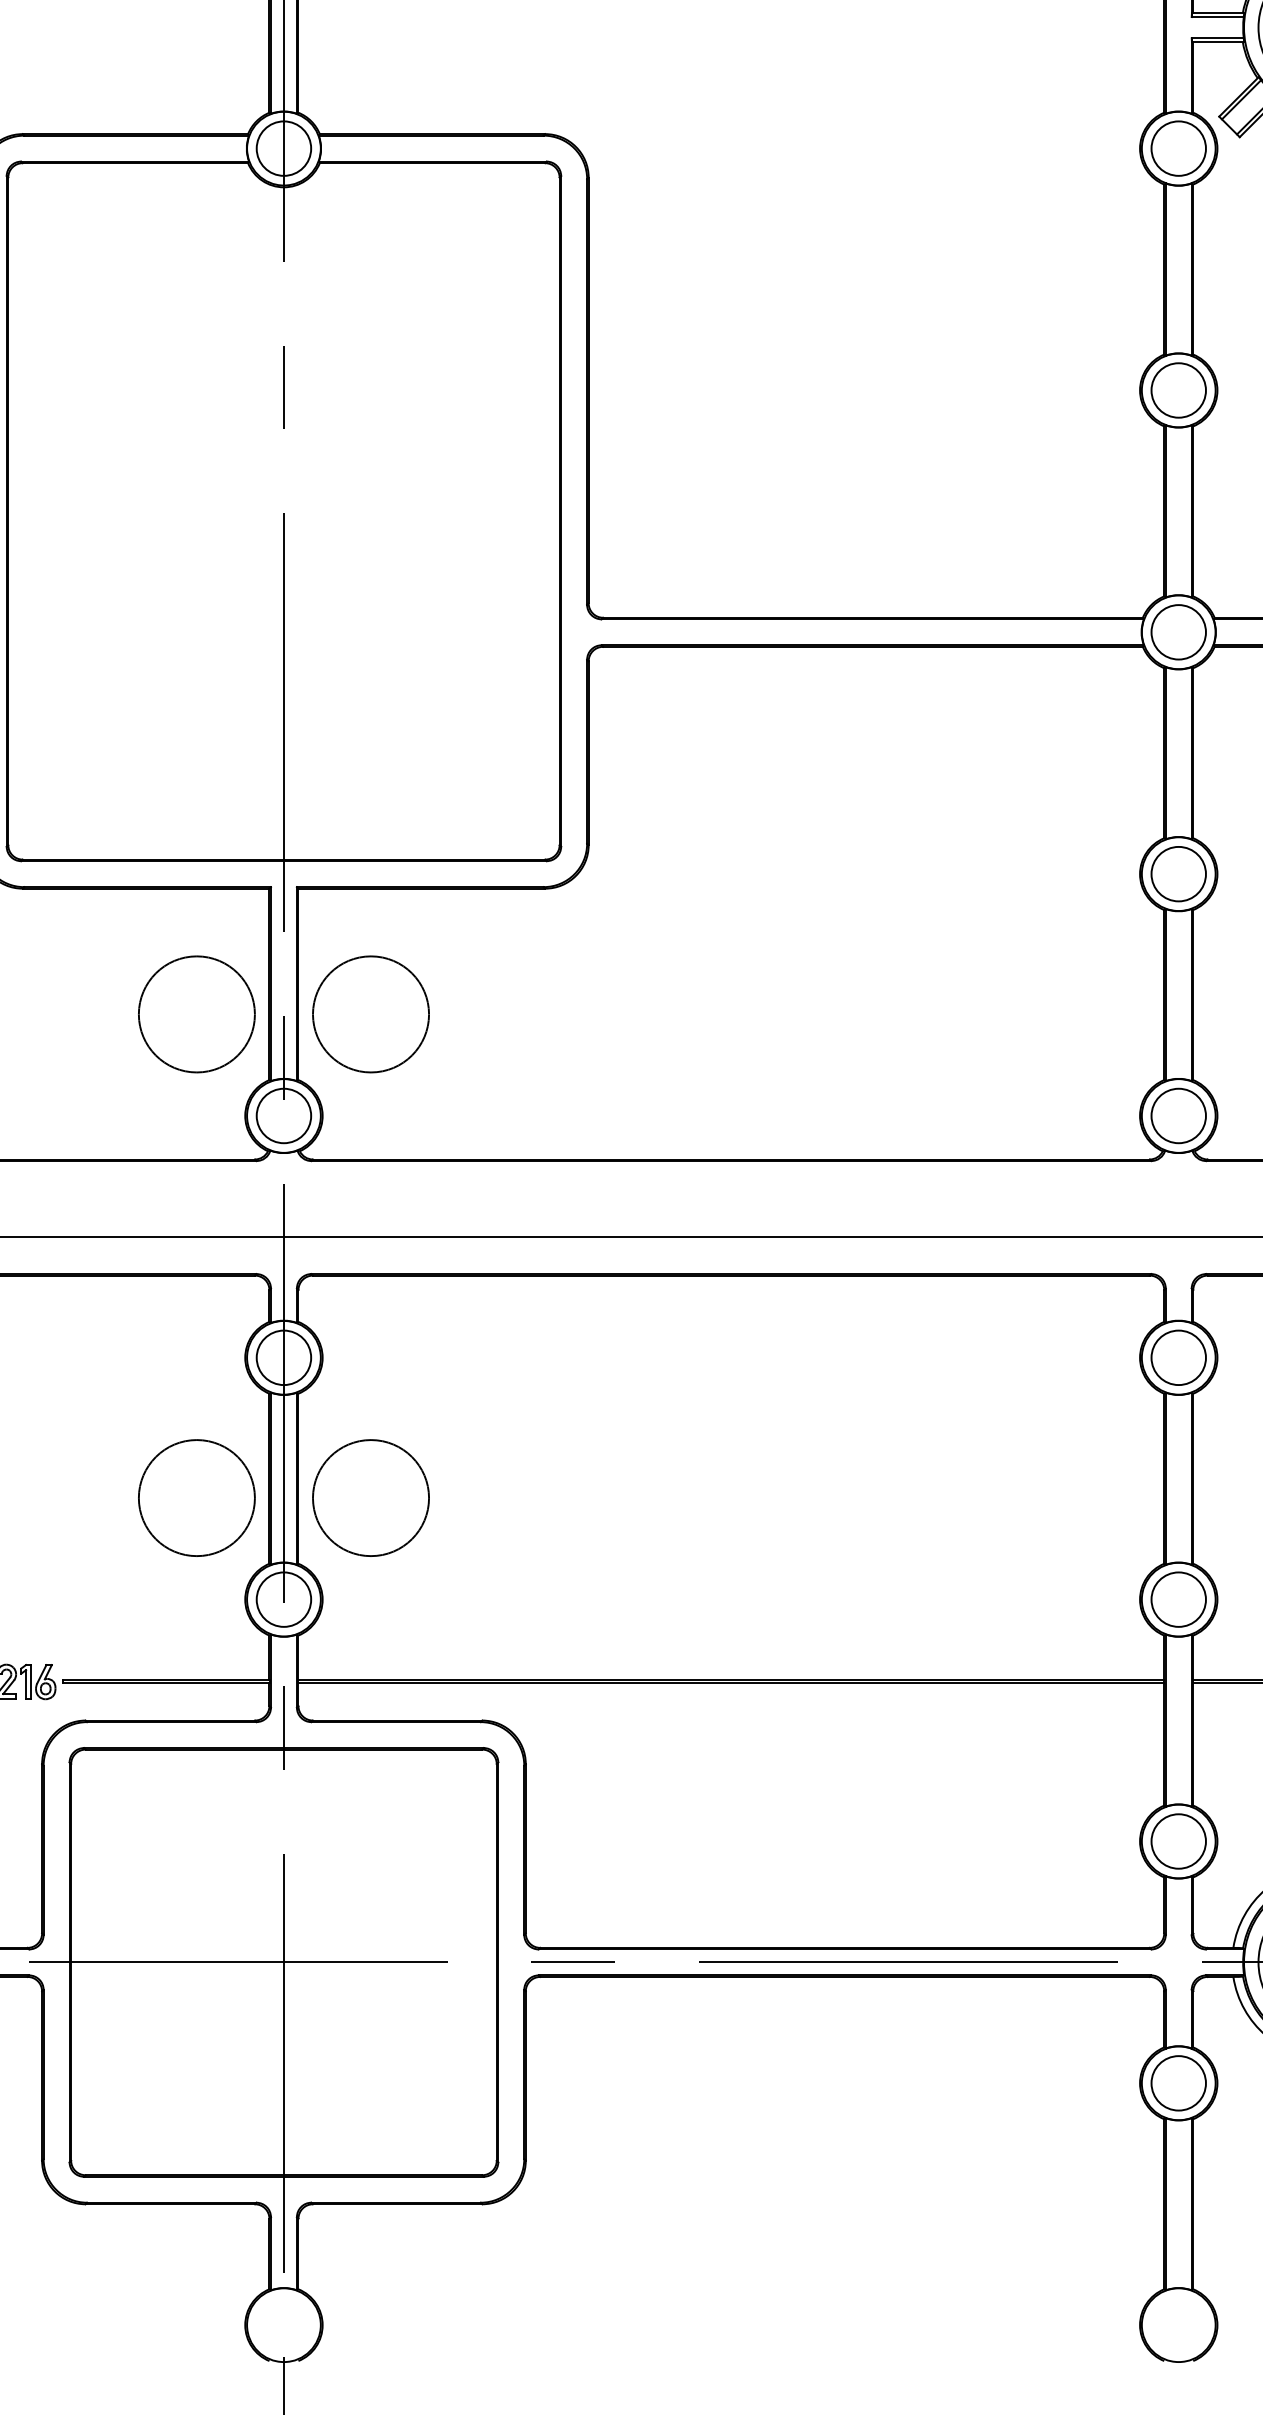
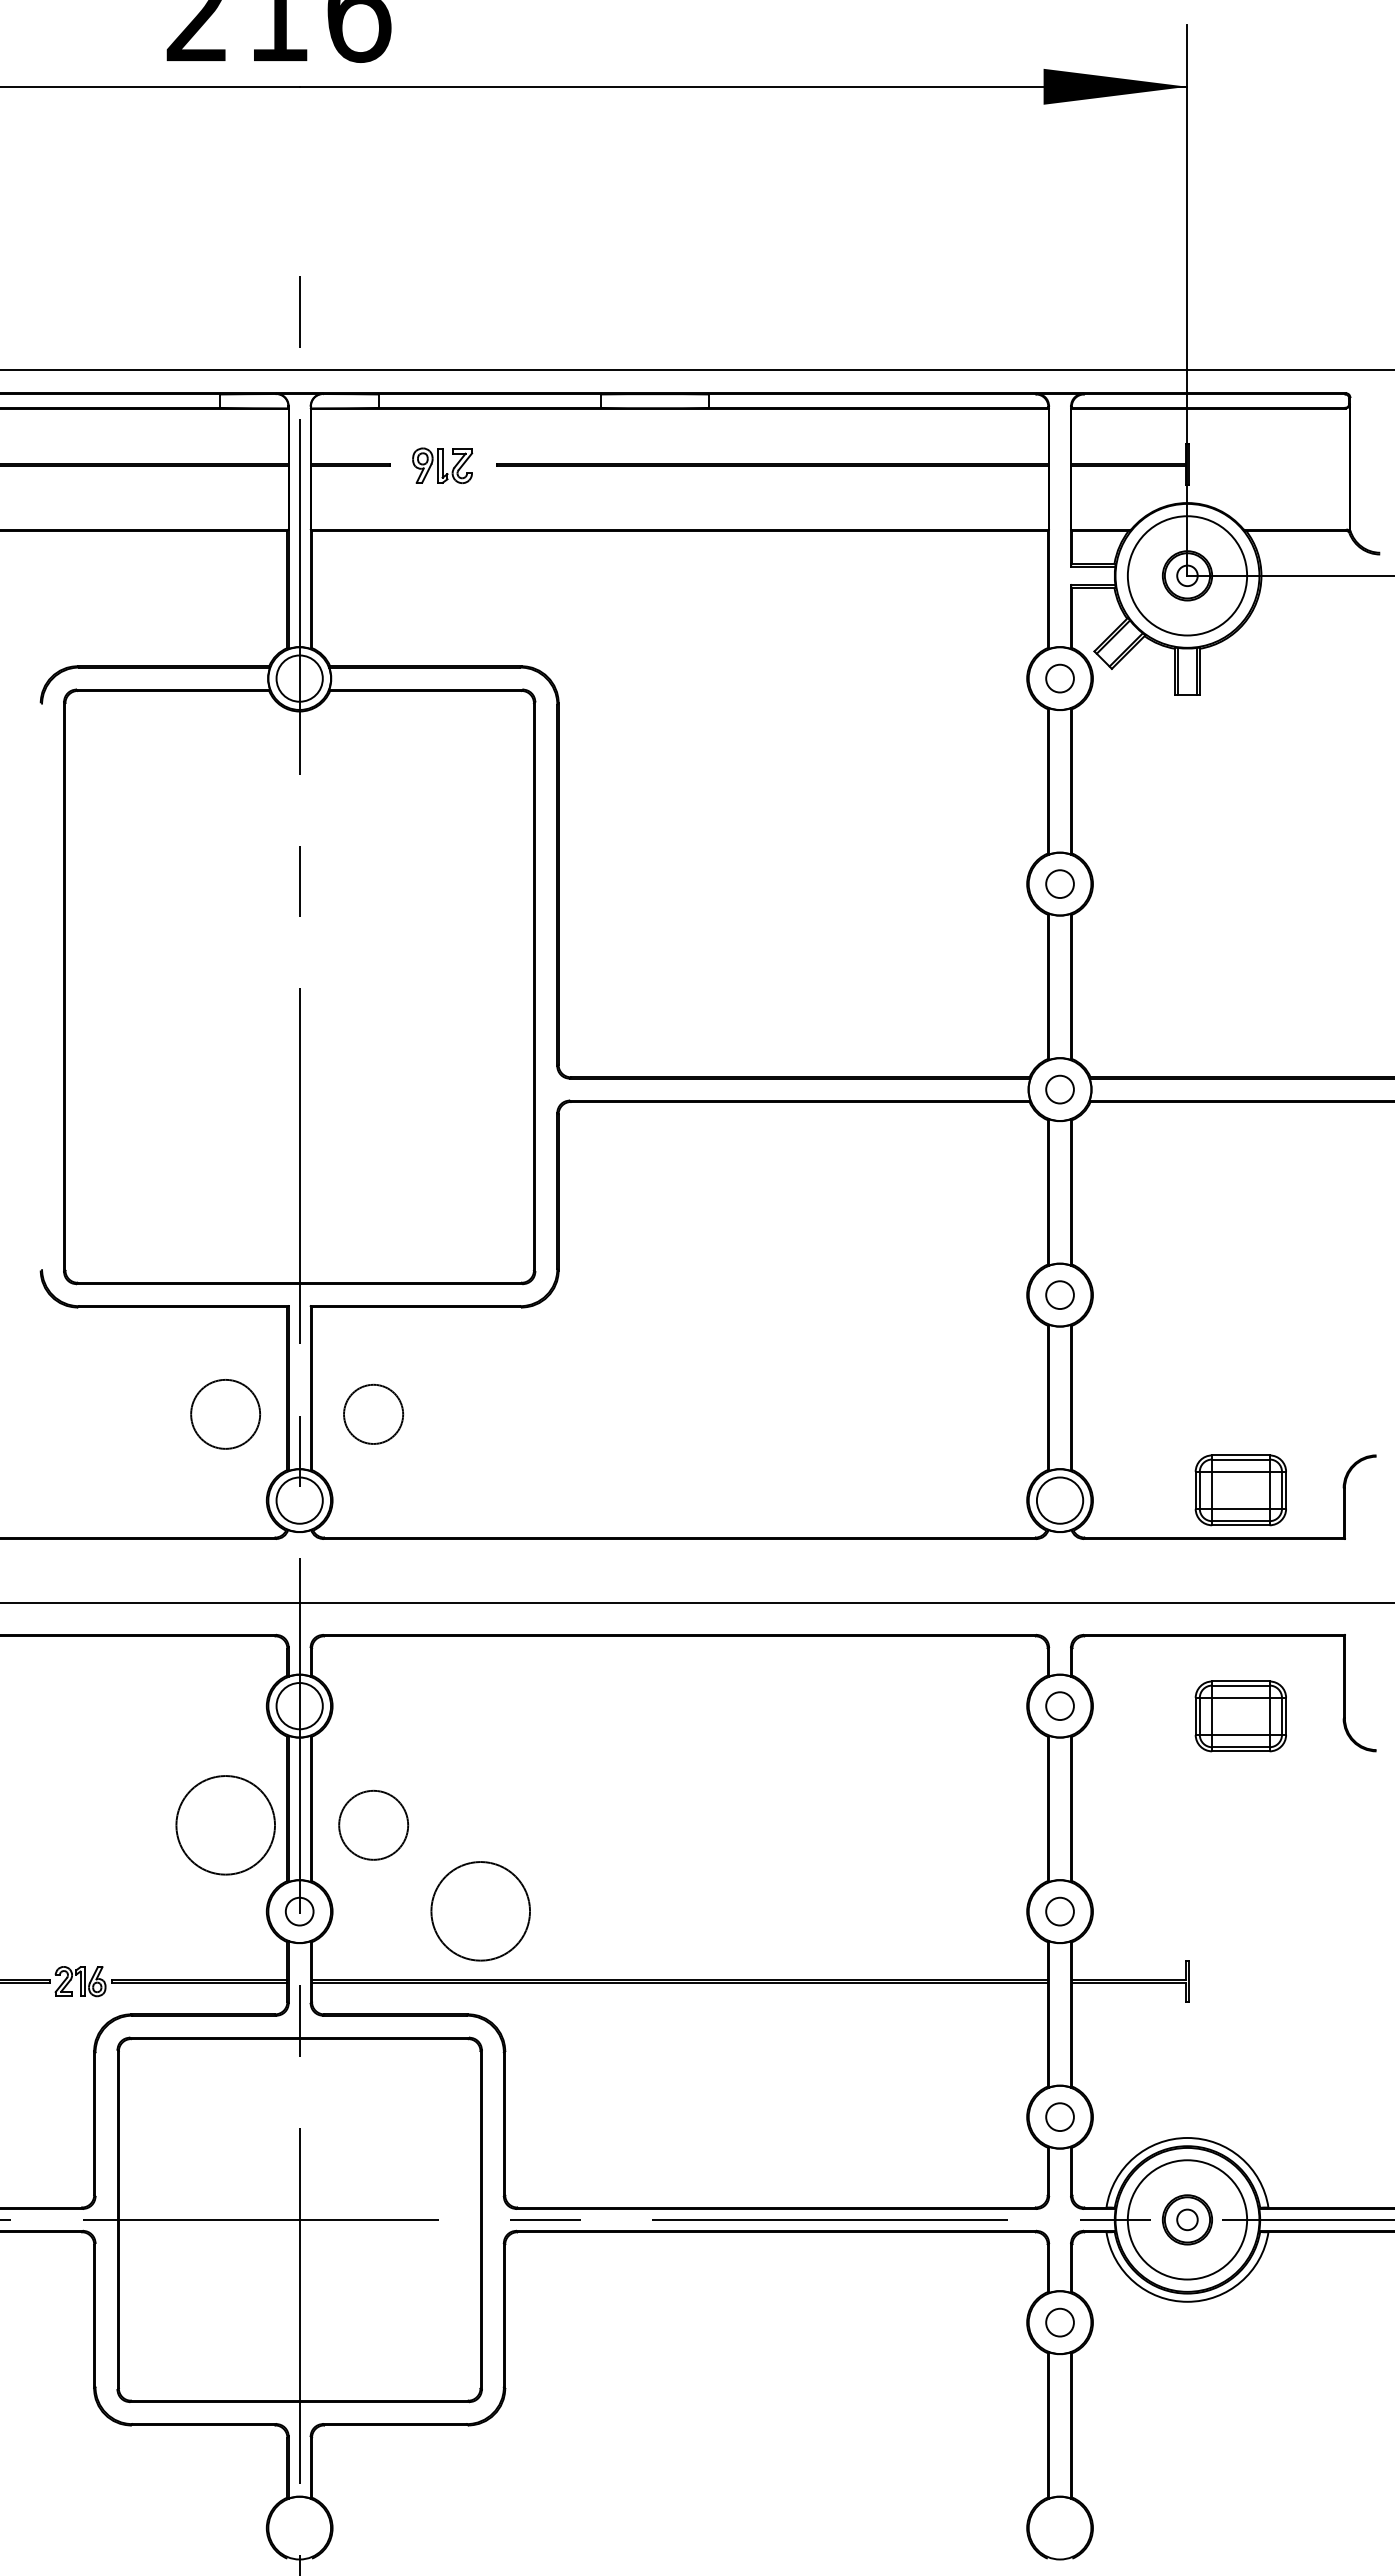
circle: (1178, 148) -> (1059, 678), size x0.6
circle: (1178, 390) -> (1059, 884), size x0.6
circle: (1178, 632) -> (1059, 1089), size x0.6
circle: (1178, 874) -> (1059, 1295), size x0.6
circle: (196, 1014) -> (225, 1414), size x0.7
circle: (370, 1014) -> (373, 1414), size x0.6
circle: (1178, 1358) -> (1059, 1706), size x0.6
circle: (370, 1498) -> (373, 1825), size x0.7
circle: (283, 1599) -> (299, 1911), size x0.6
circle: (496, 1599) -> (480, 1911), added
circle: (1178, 1599) -> (1059, 1911), size x0.6
circle: (1178, 1841) -> (1059, 2117), size x0.6
circle: (1178, 2083) -> (1059, 2322), size x0.6

